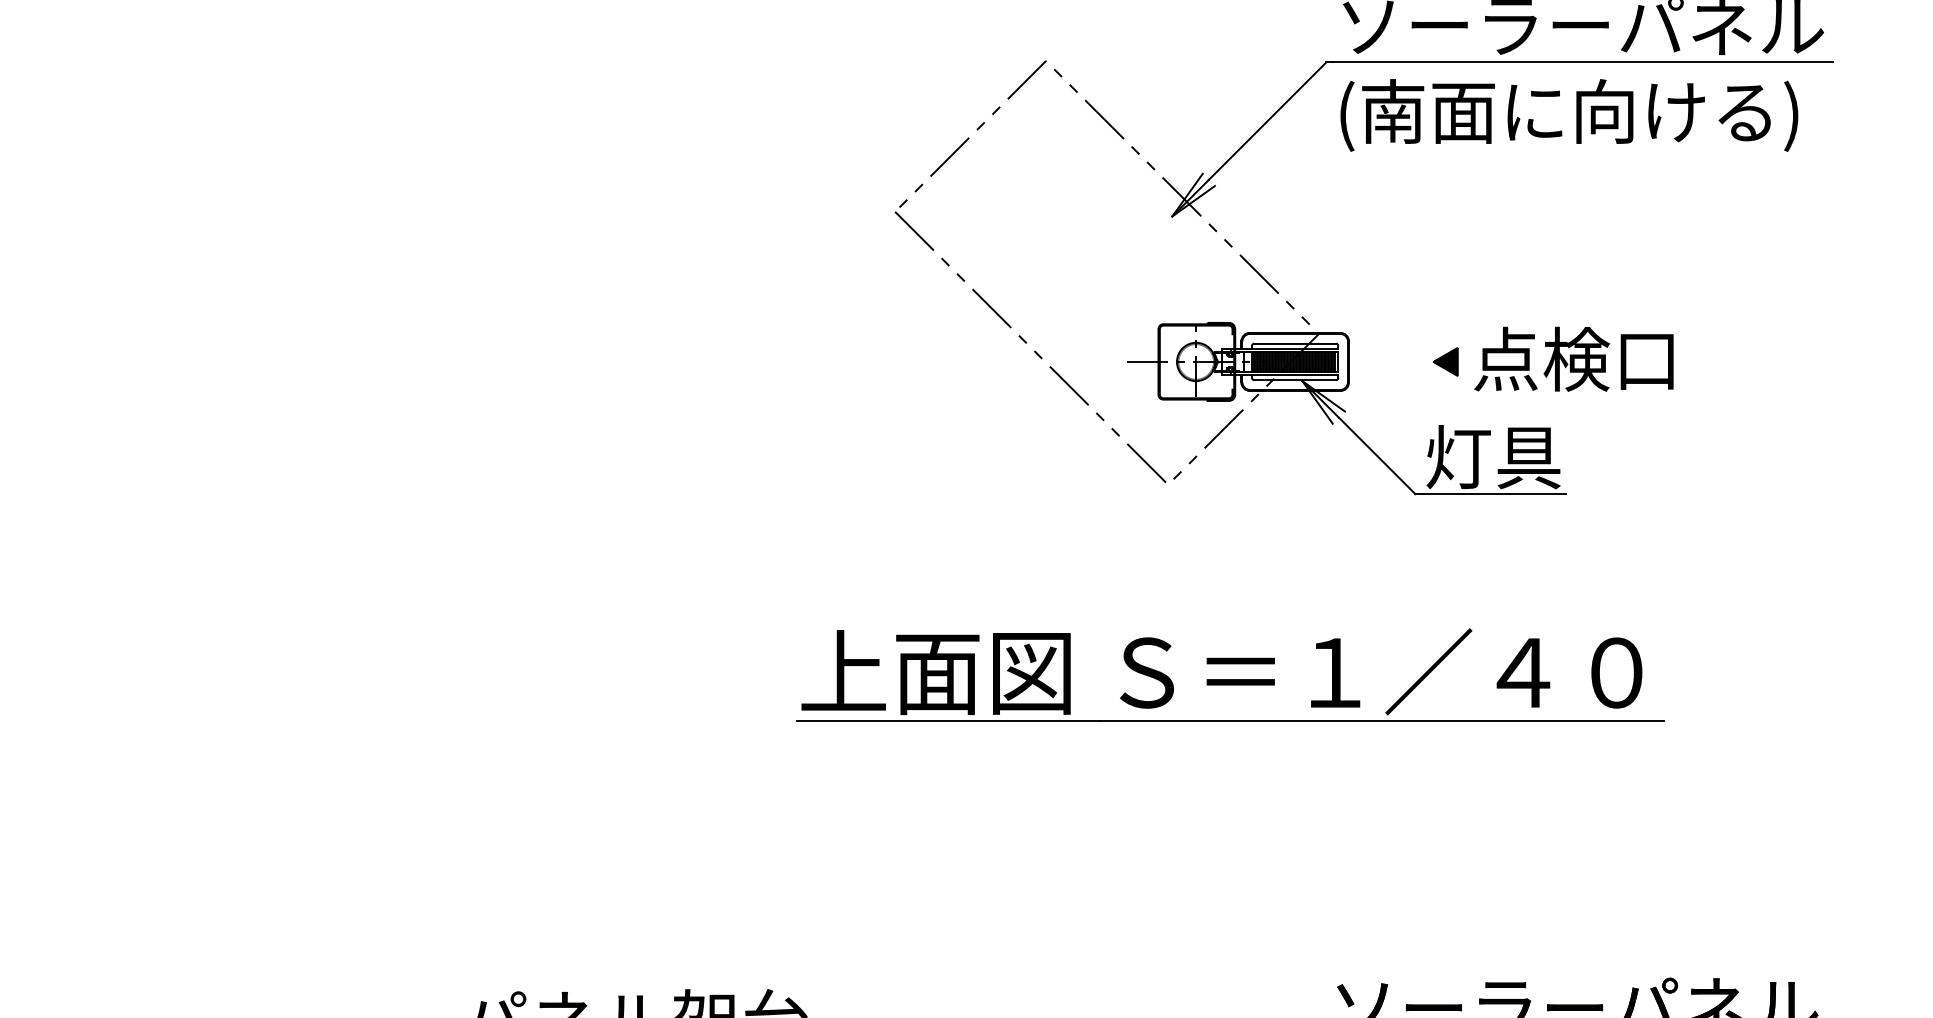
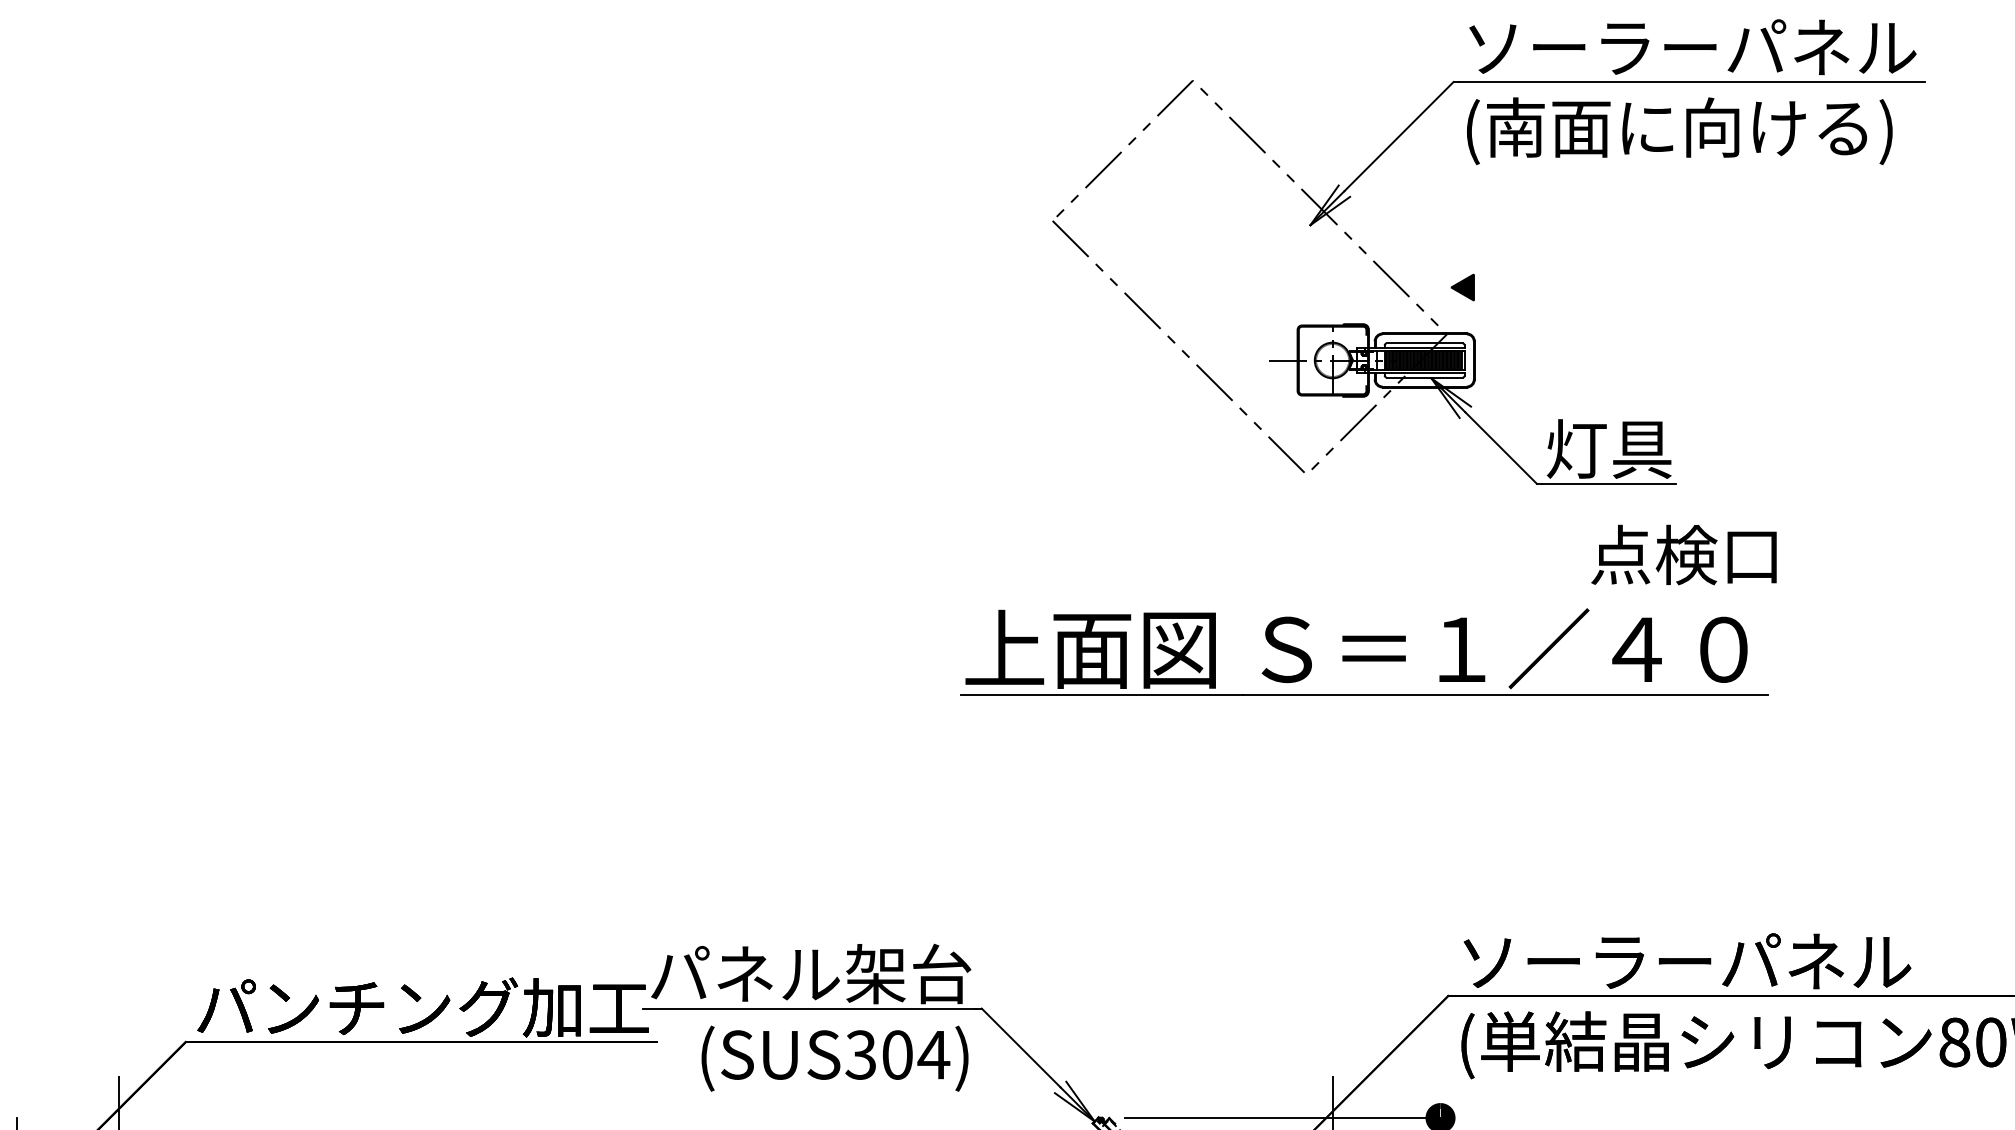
text: (1573, 358) -> (1683, 554), moved
part: (1445, 361) -> (1462, 287), moved

